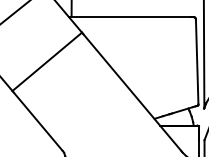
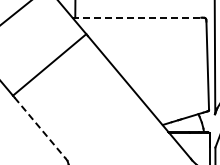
line: (130, 16) -> (137, 17), solid -> dashed
line: (38, 122) -> (40, 128), solid -> dashed

